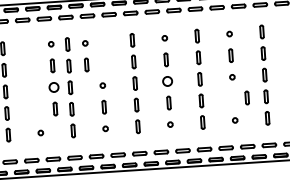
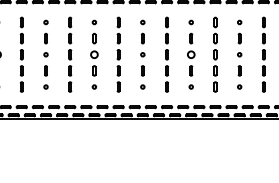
part: (85, 55) -> (142, 31), moved
part: (53, 77) -> (94, 47), moved
part: (246, 97) -> (239, 70), moved

